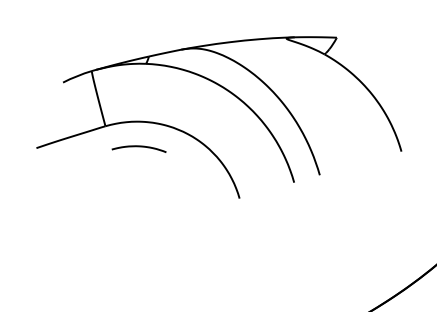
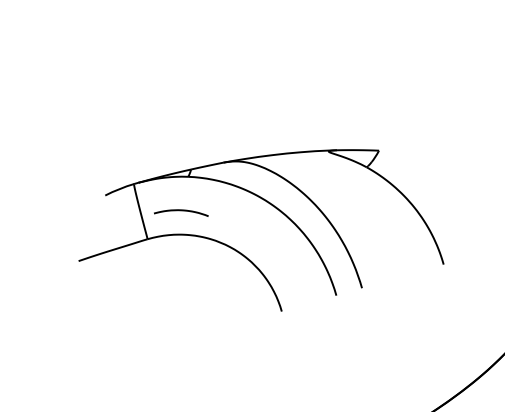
curve: (139, 147) -> (181, 211), moved

